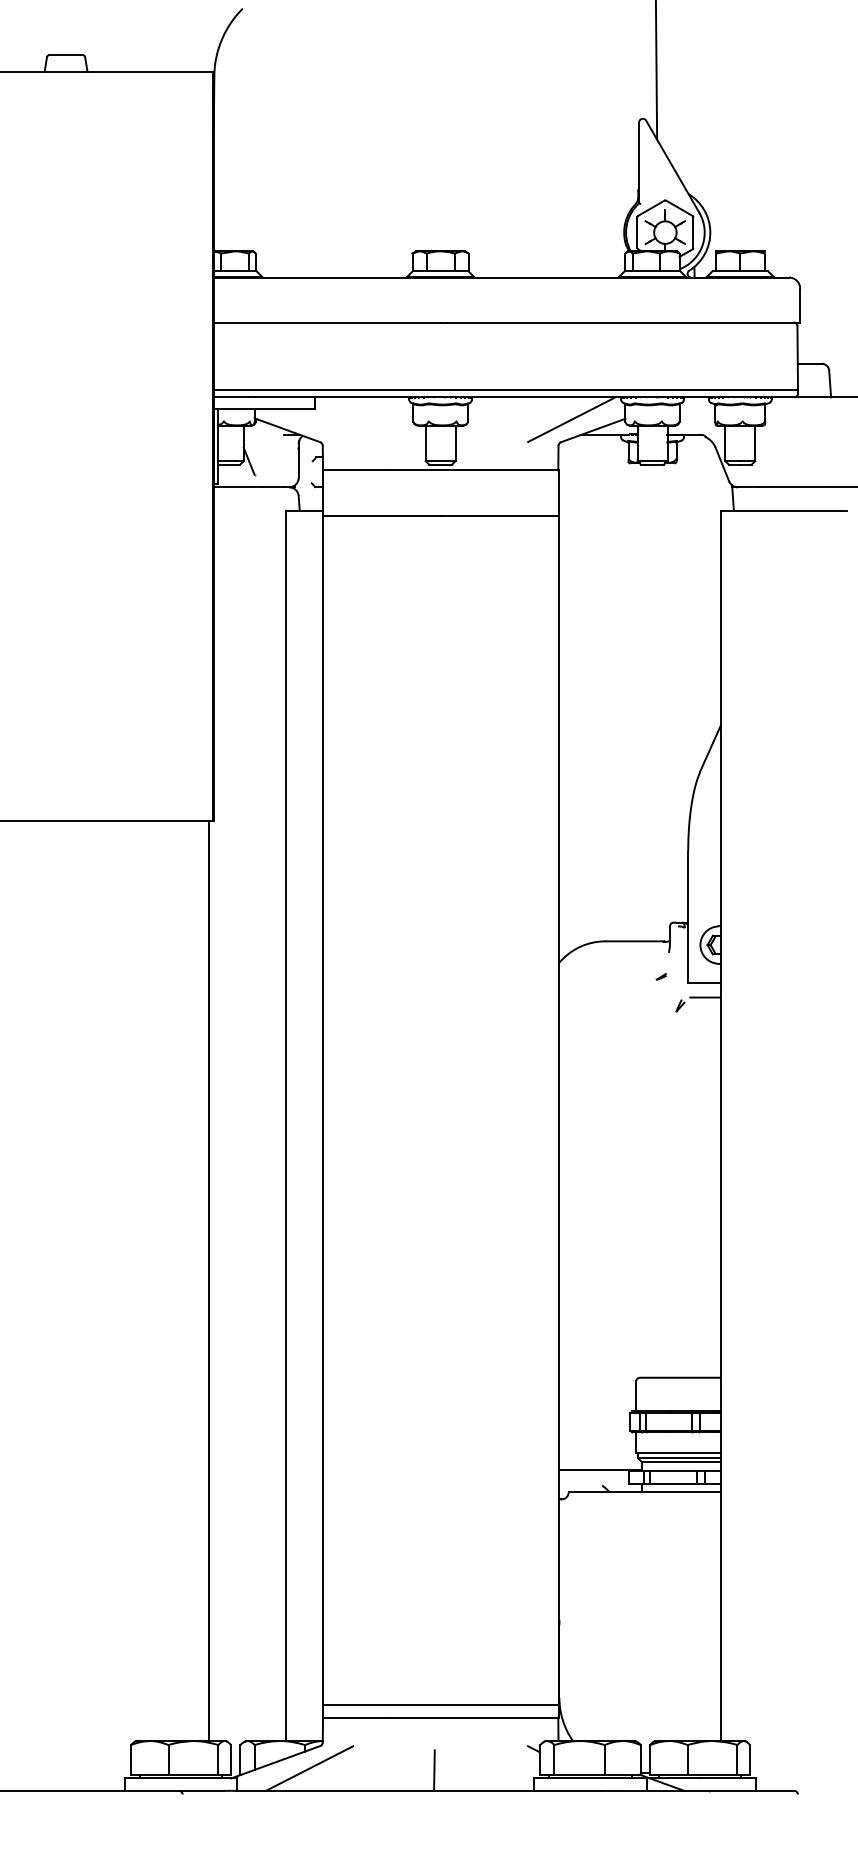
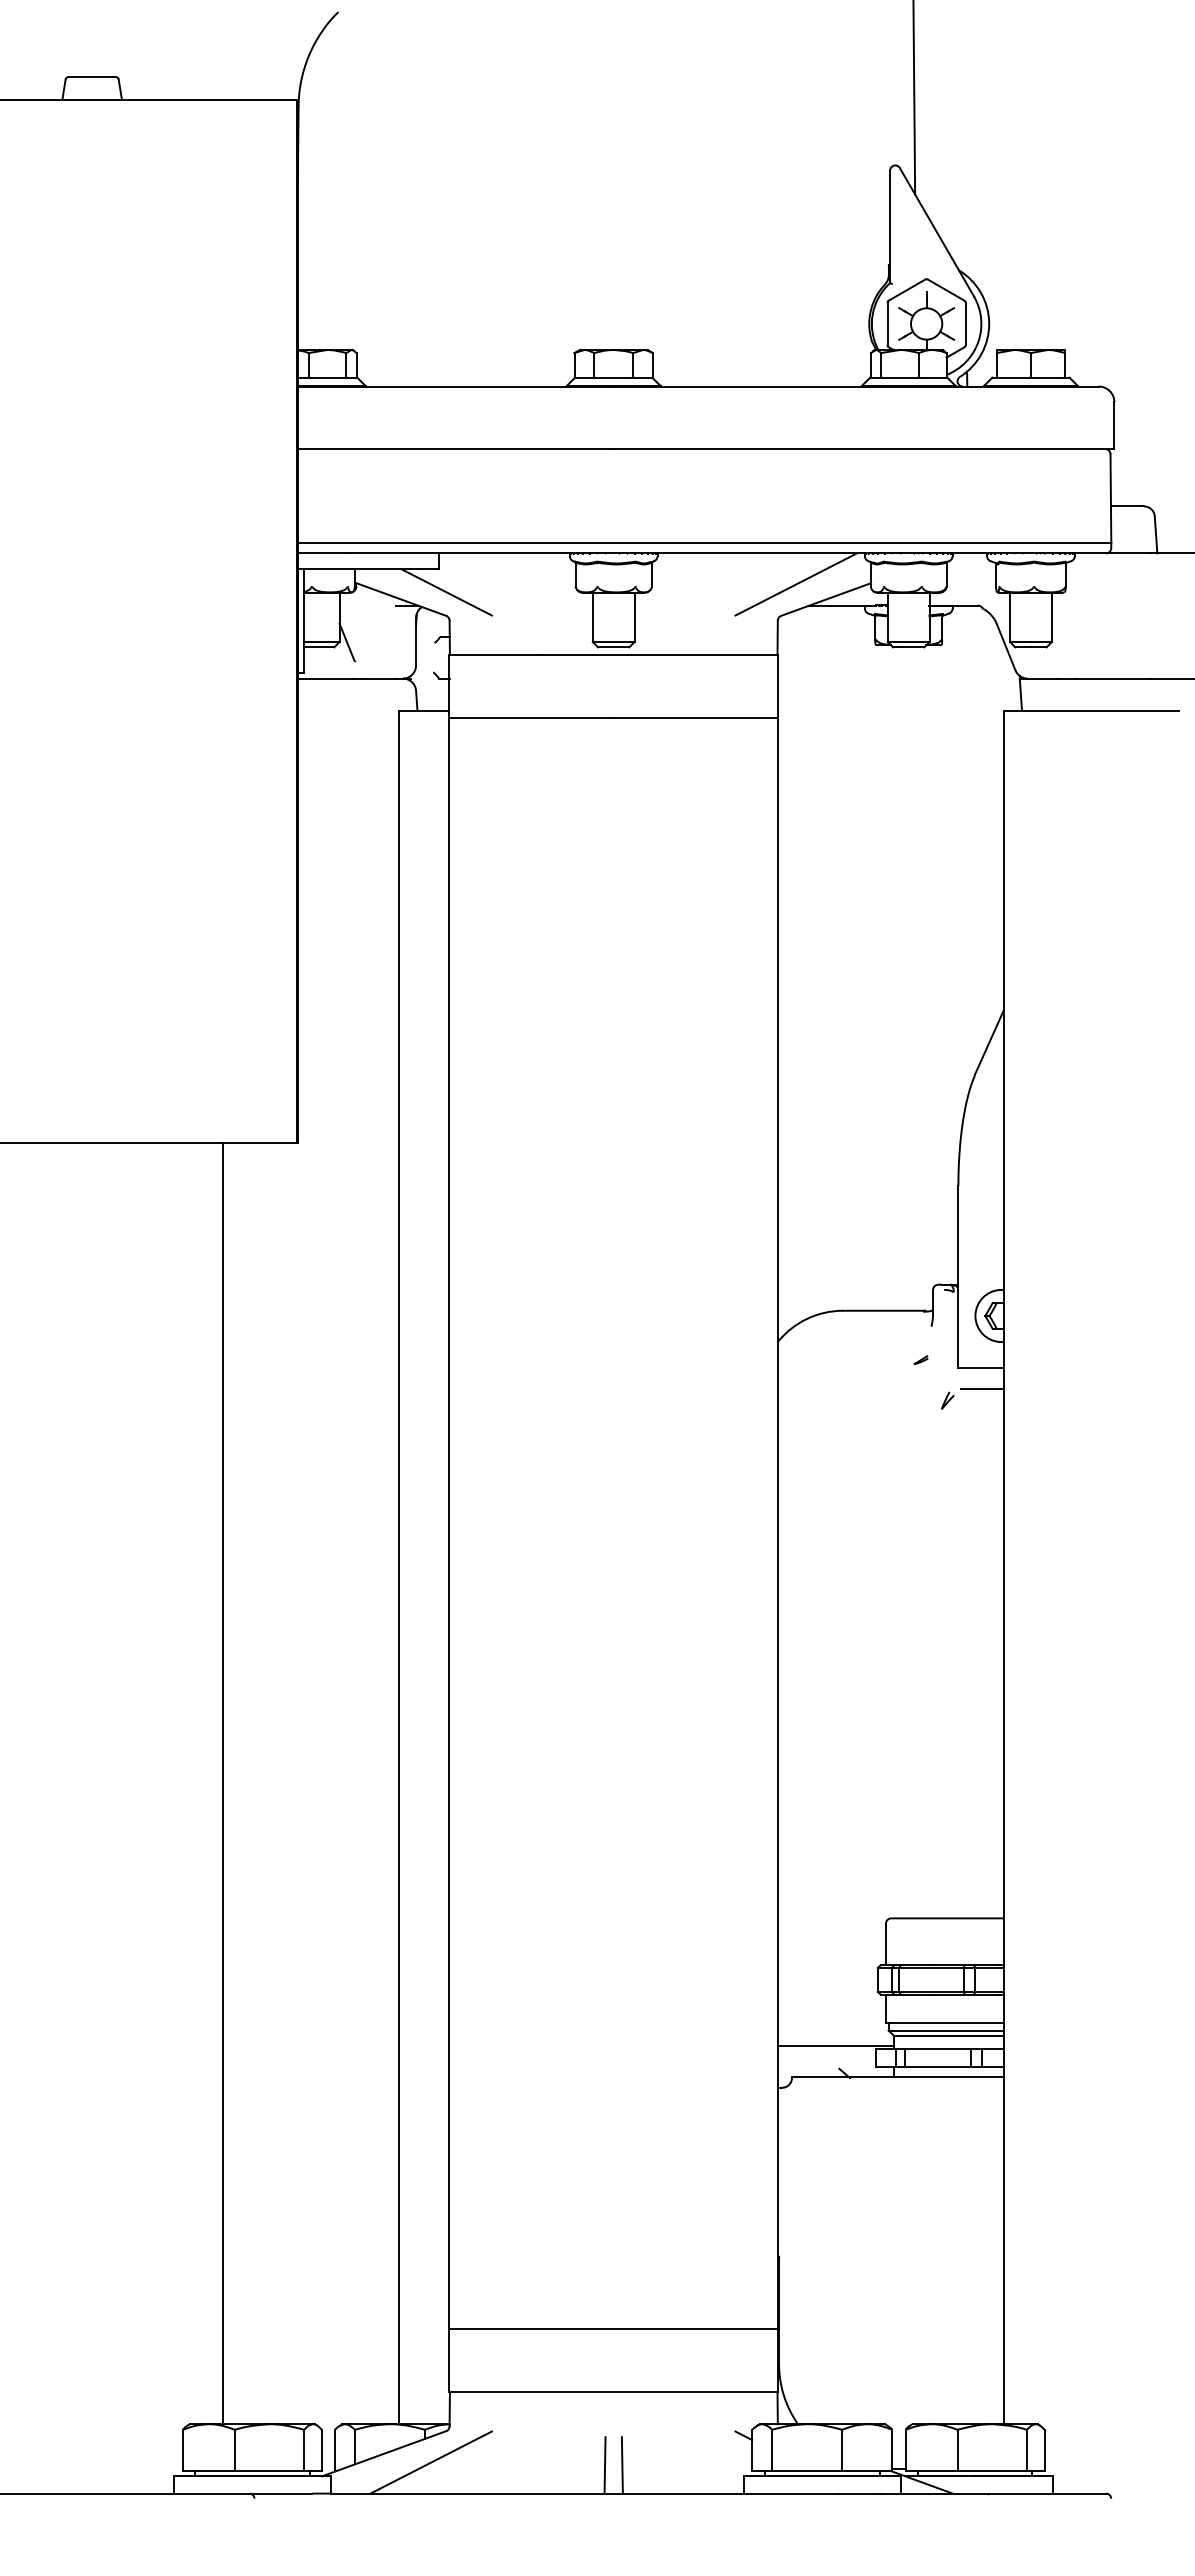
line: (320, 425) -> (446, 592), added
line: (208, 1280) -> (222, 1783), moved
line: (440, 1704) -> (613, 2328), moved
line: (446, 1770) -> (621, 2465), added

